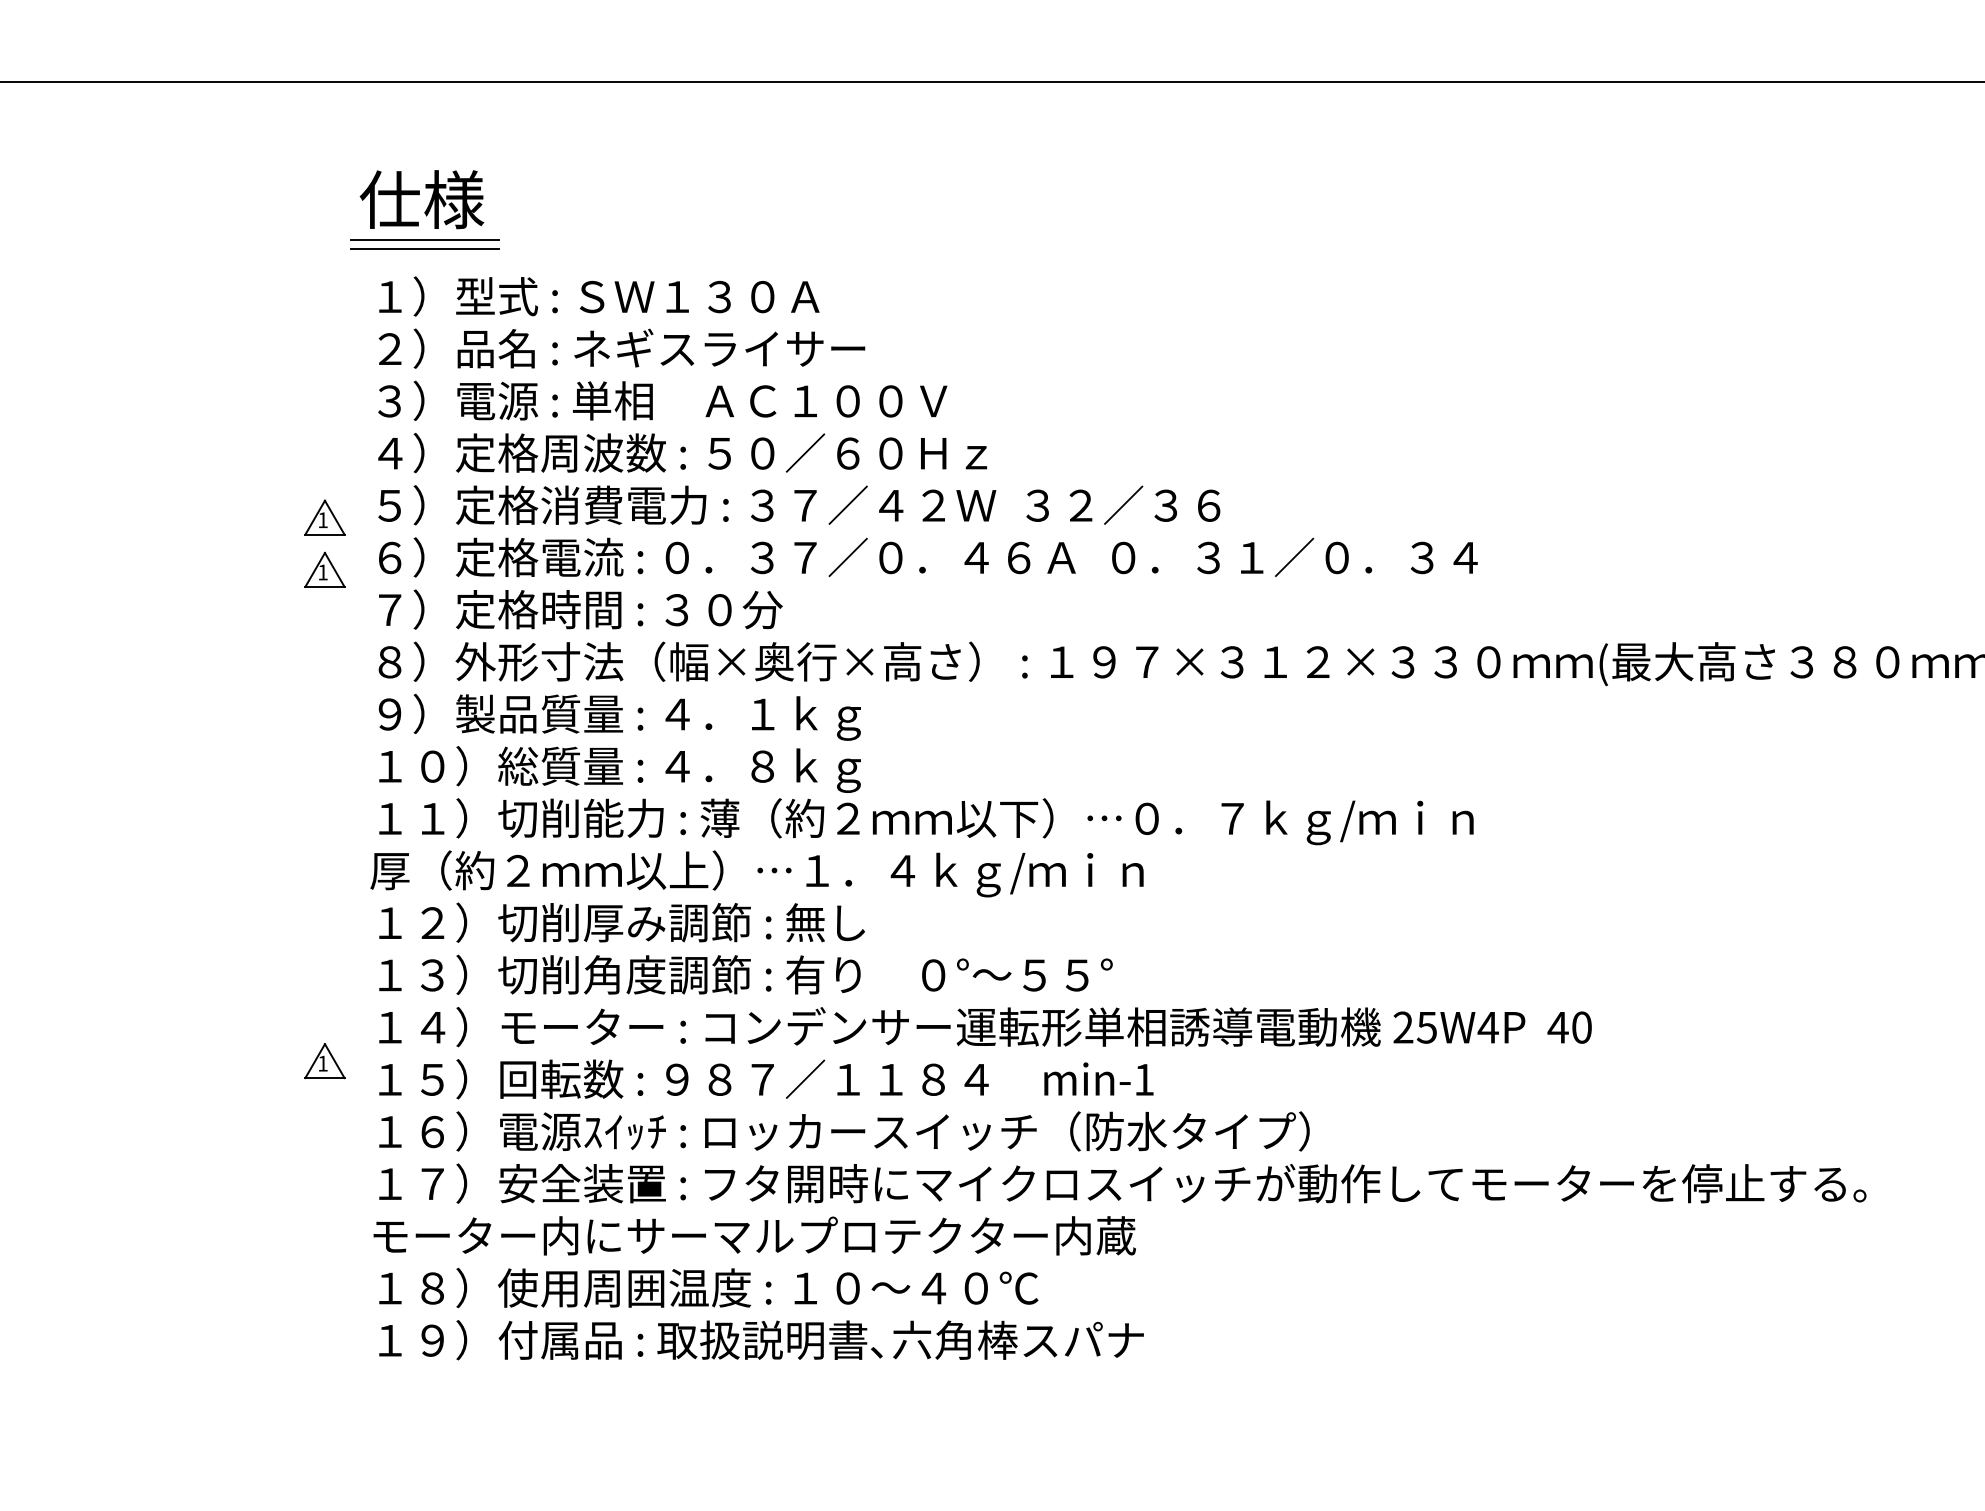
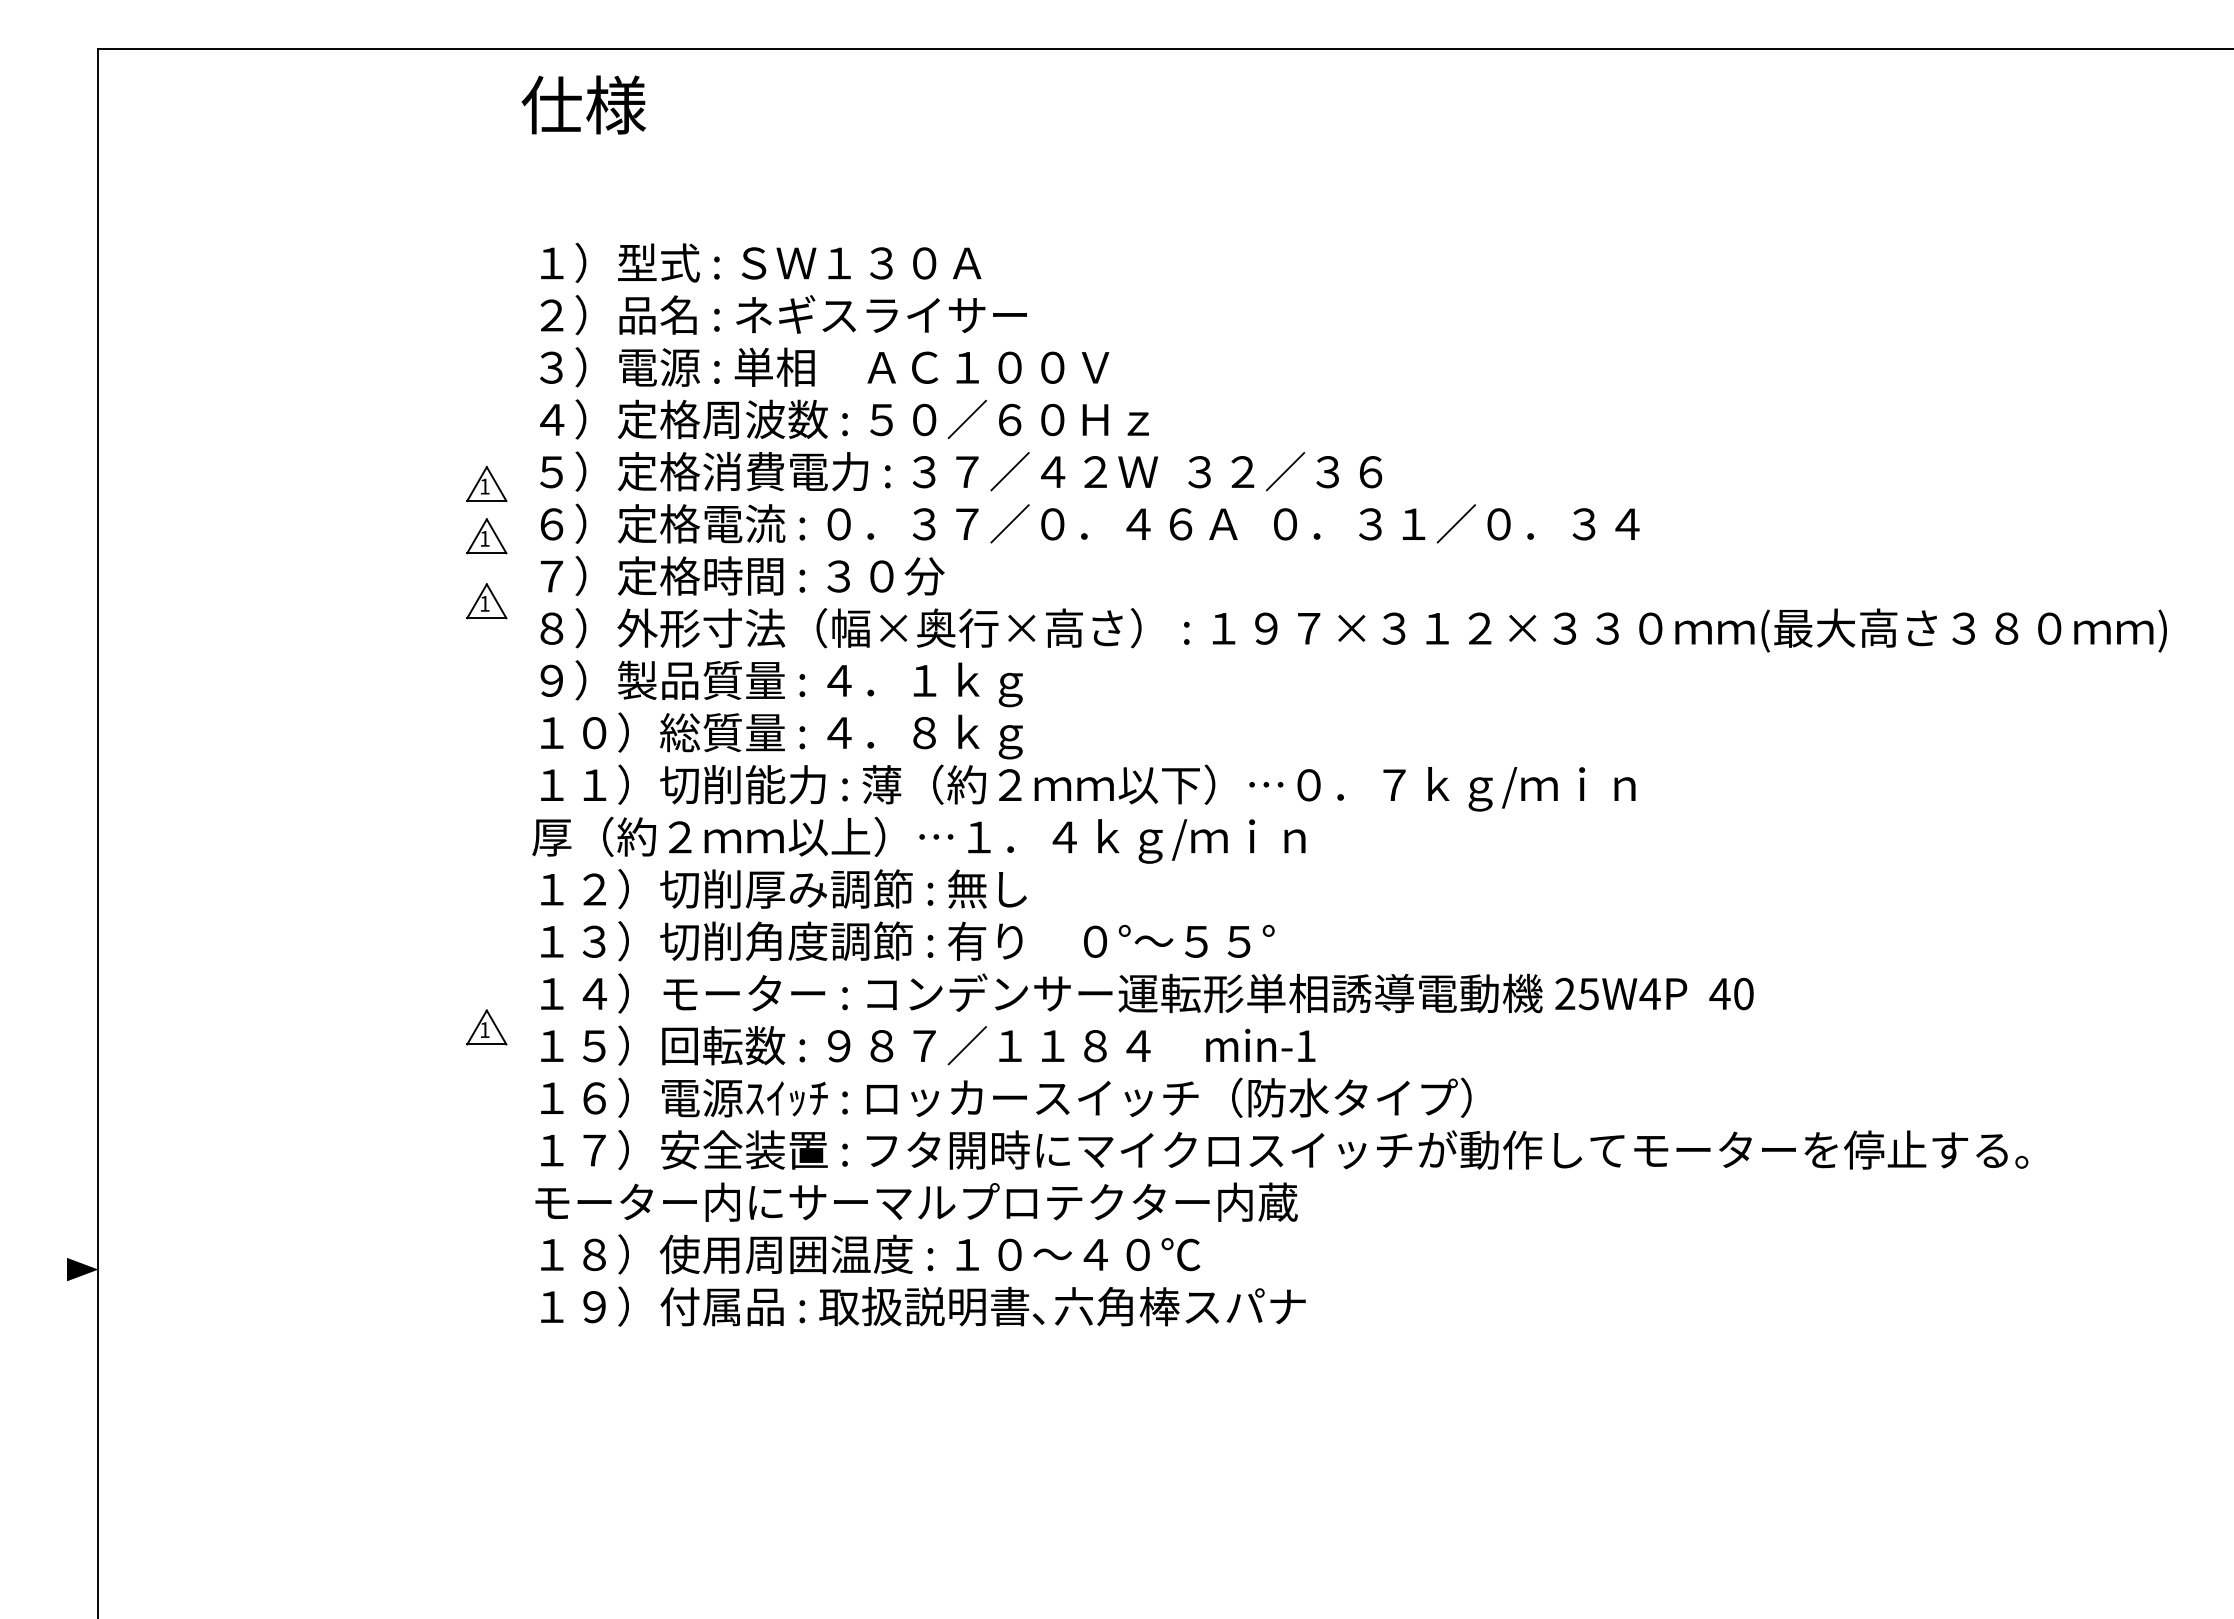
text: (421, 199) -> (583, 104), moved
line: (424, 240) -> (586, 206), removed
line: (424, 249) -> (586, 215), removed
part: (324, 635) -> (486, 601), added

